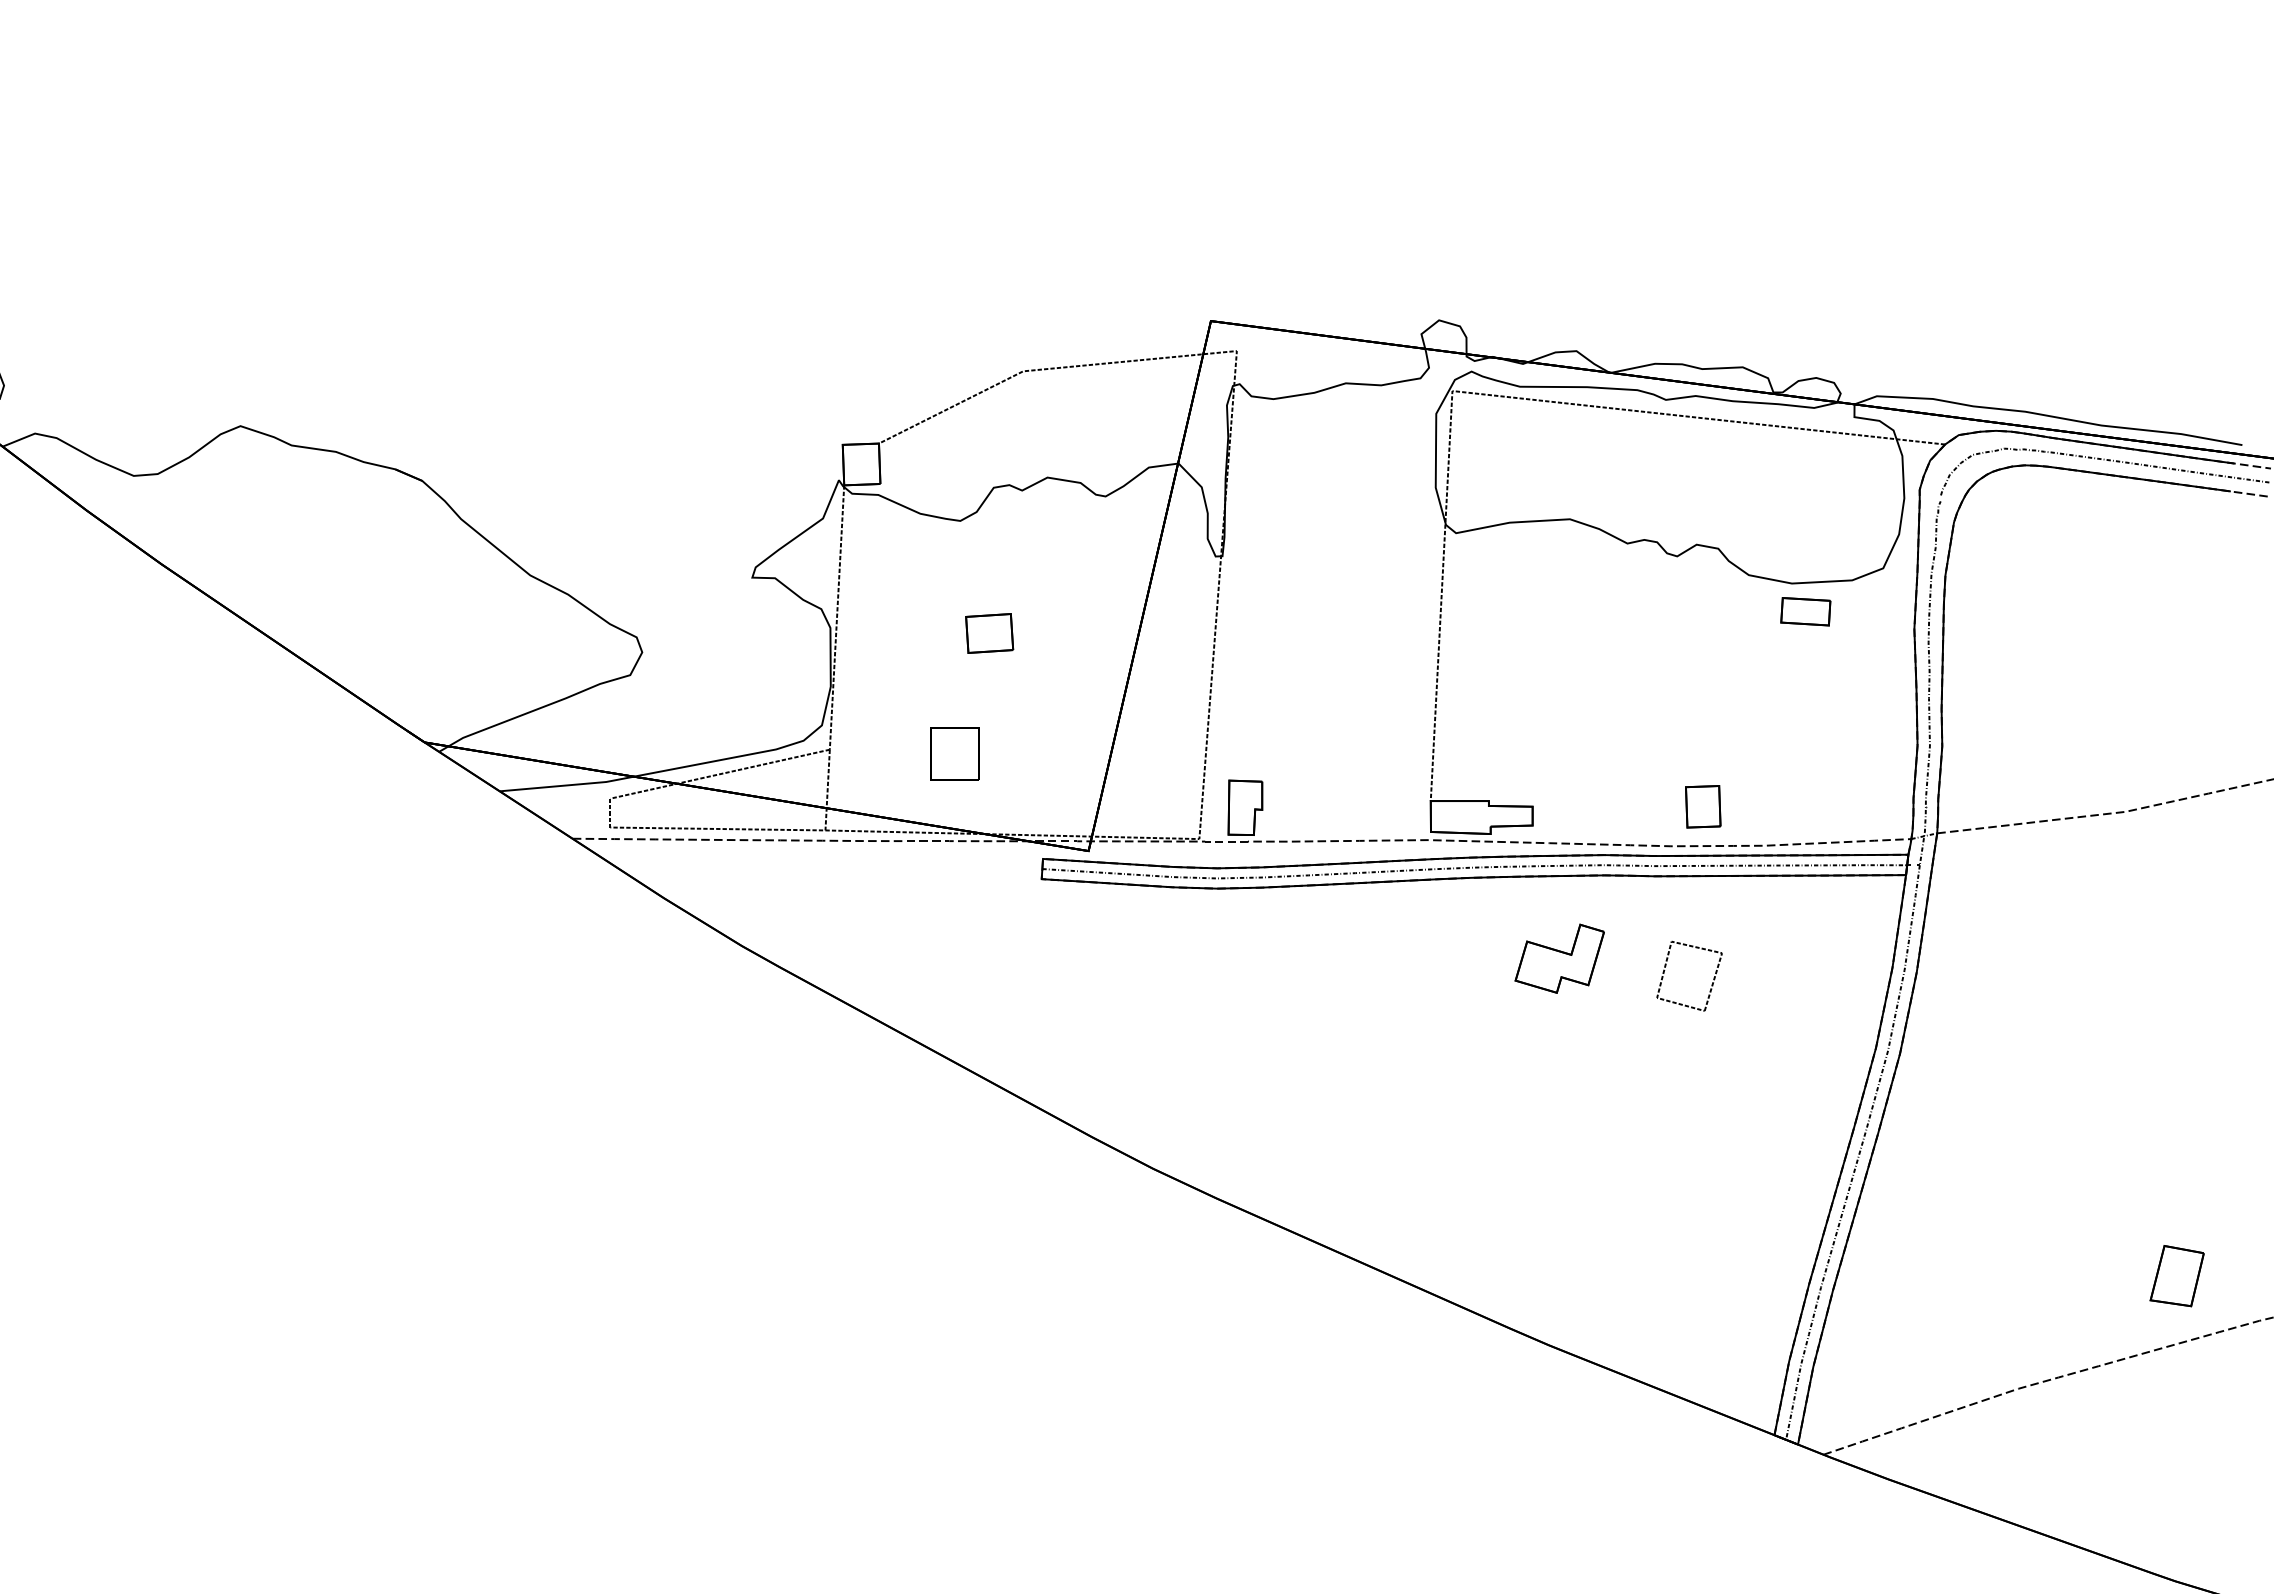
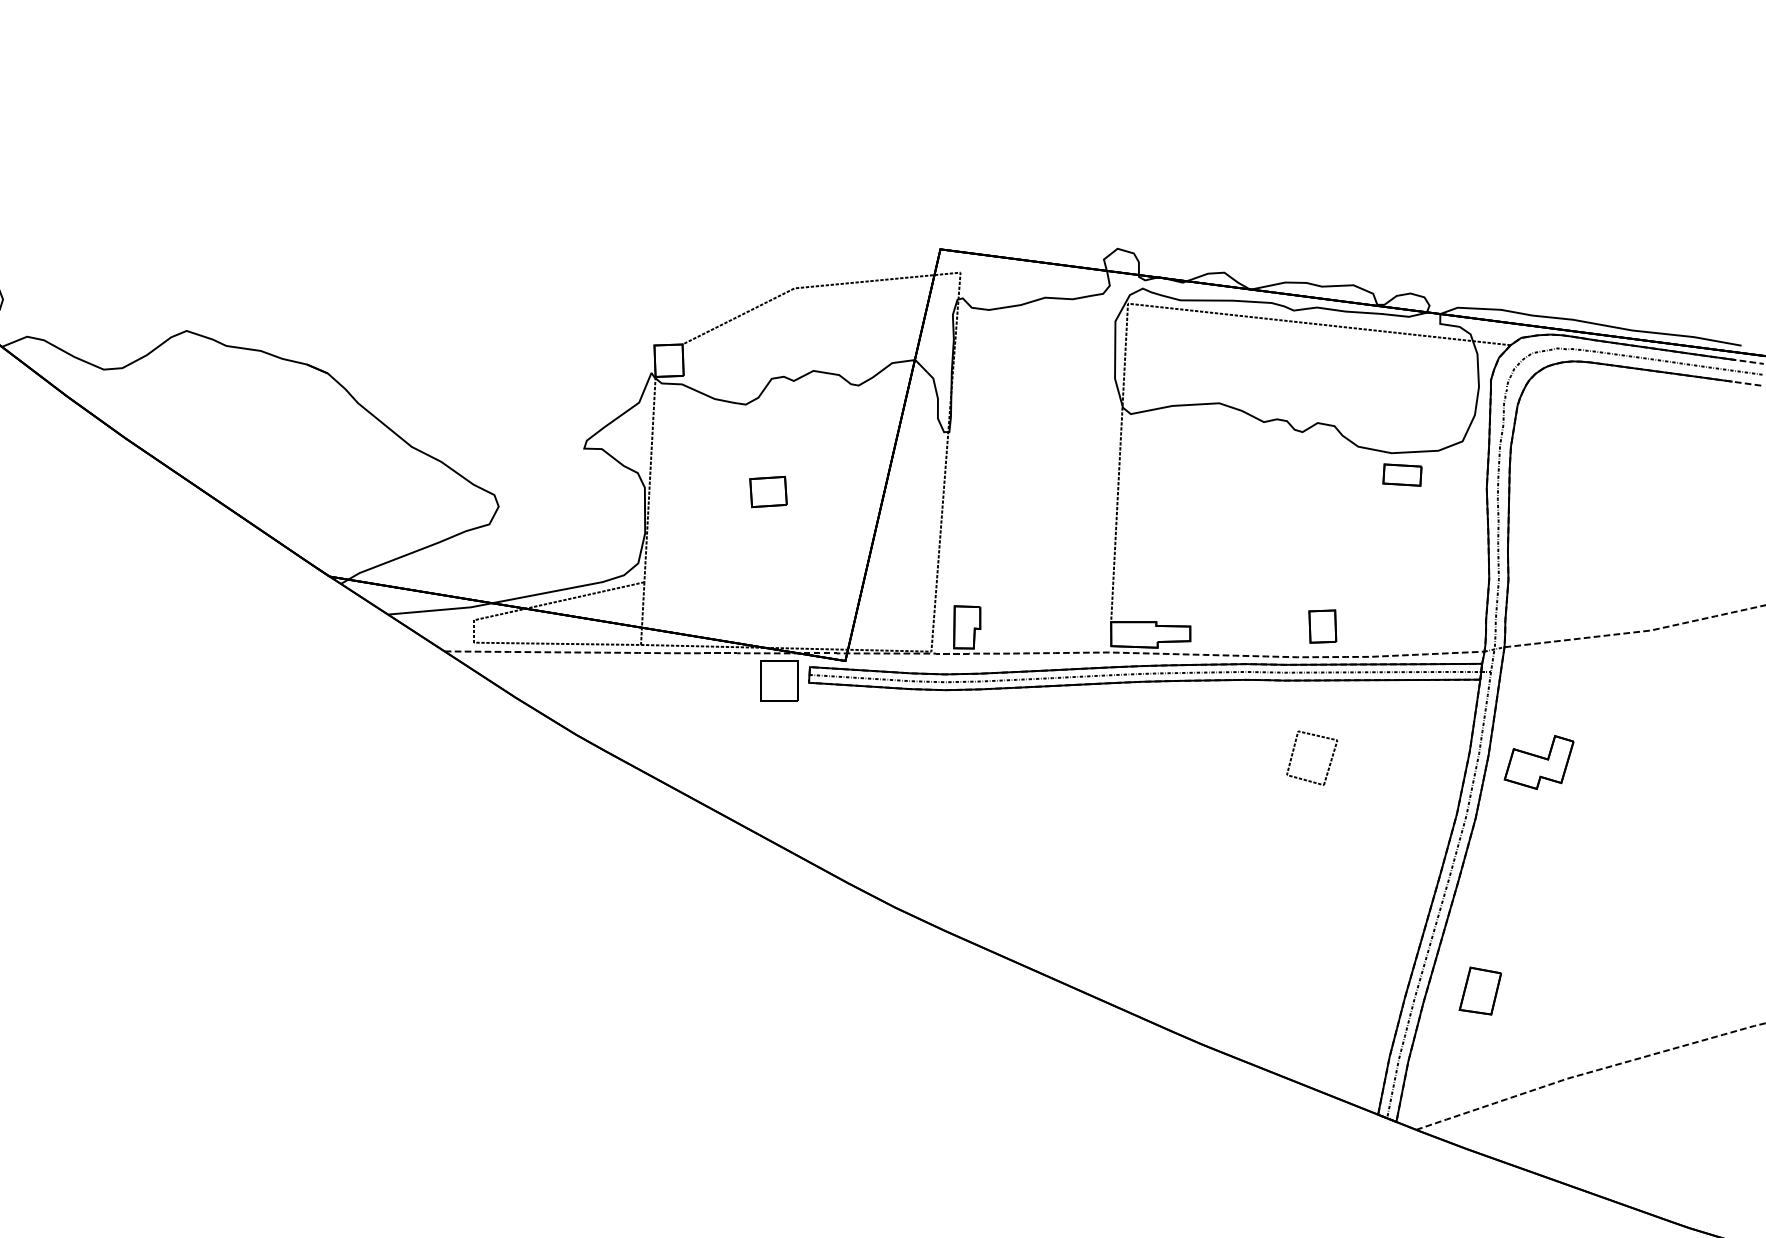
part: (954, 753) -> (779, 680), moved
part: (1559, 958) -> (1538, 762), moved
part: (2176, 1276) -> (1479, 991), moved

